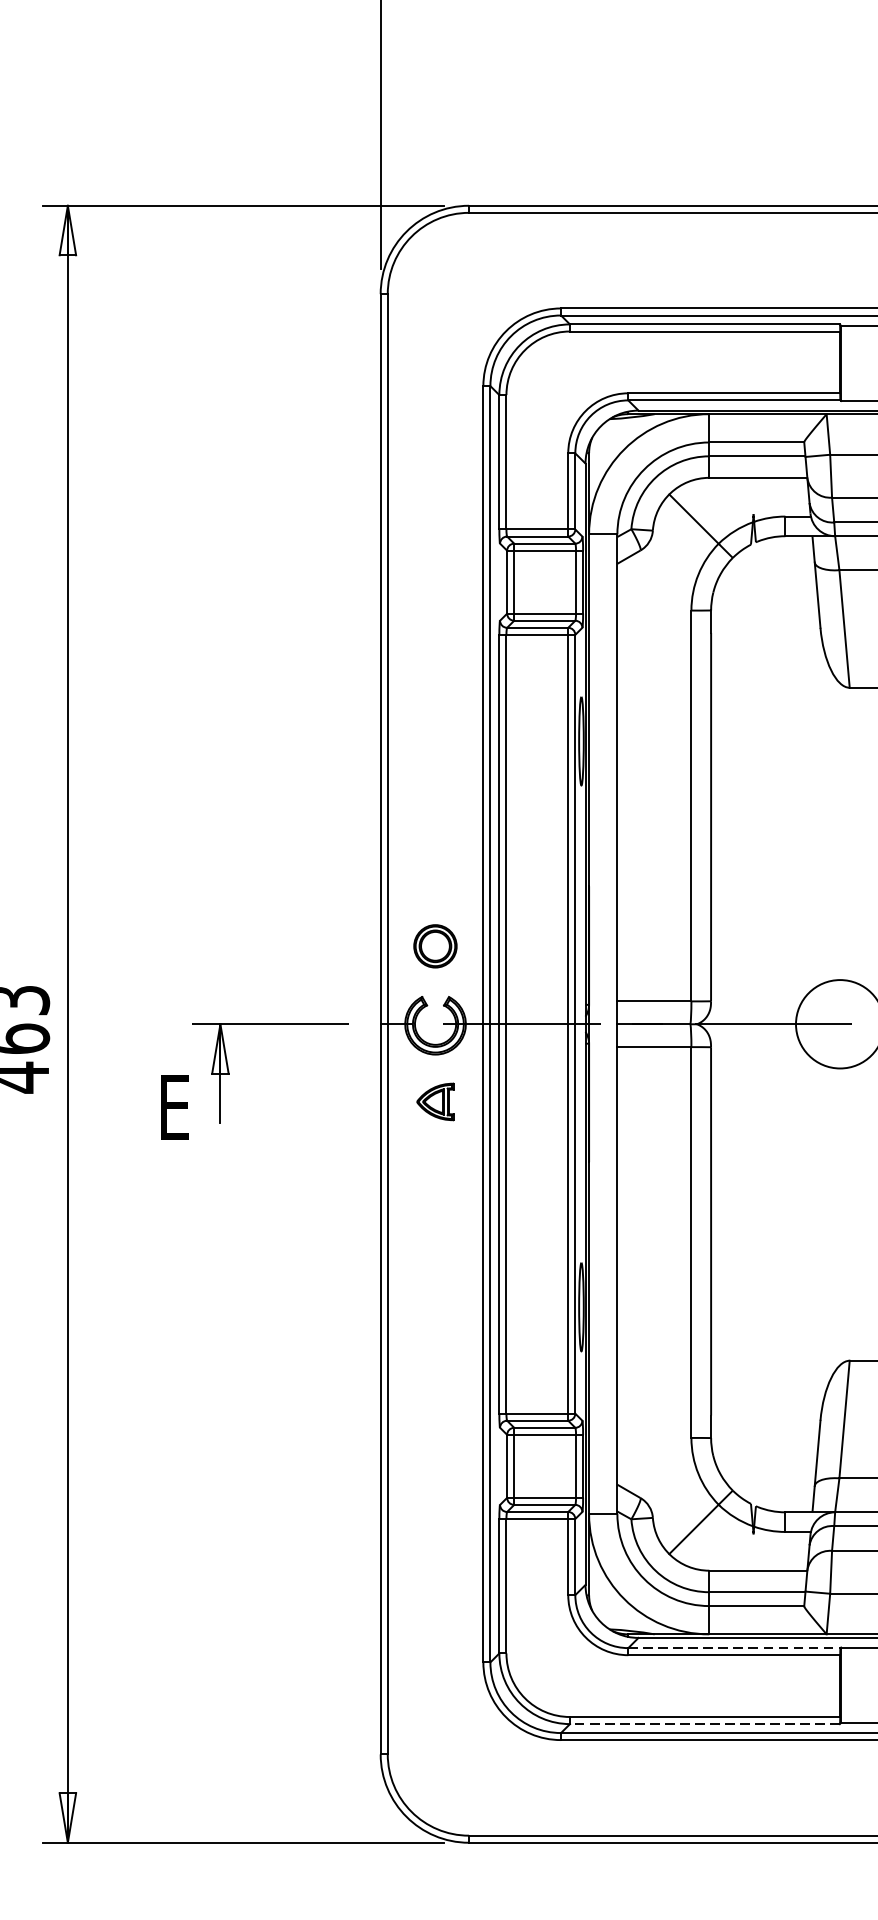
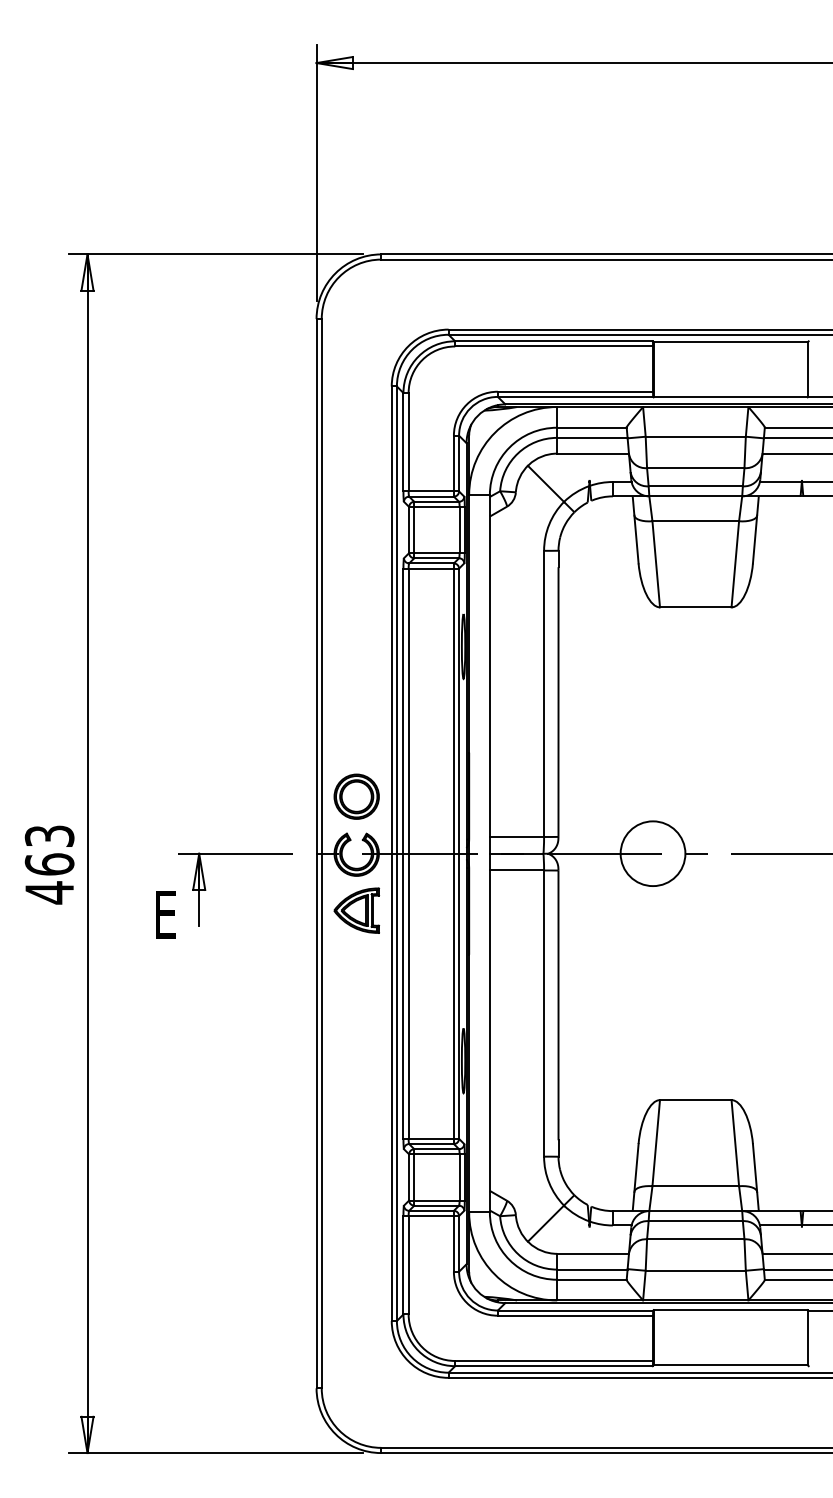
part: (435, 946) -> (356, 796), size x1.43
part: (435, 1101) -> (356, 910), size x1.67
line: (734, 1648) -> (575, 1310), dashed -> solid
line: (704, 1724) -> (553, 1366), dashed -> solid

